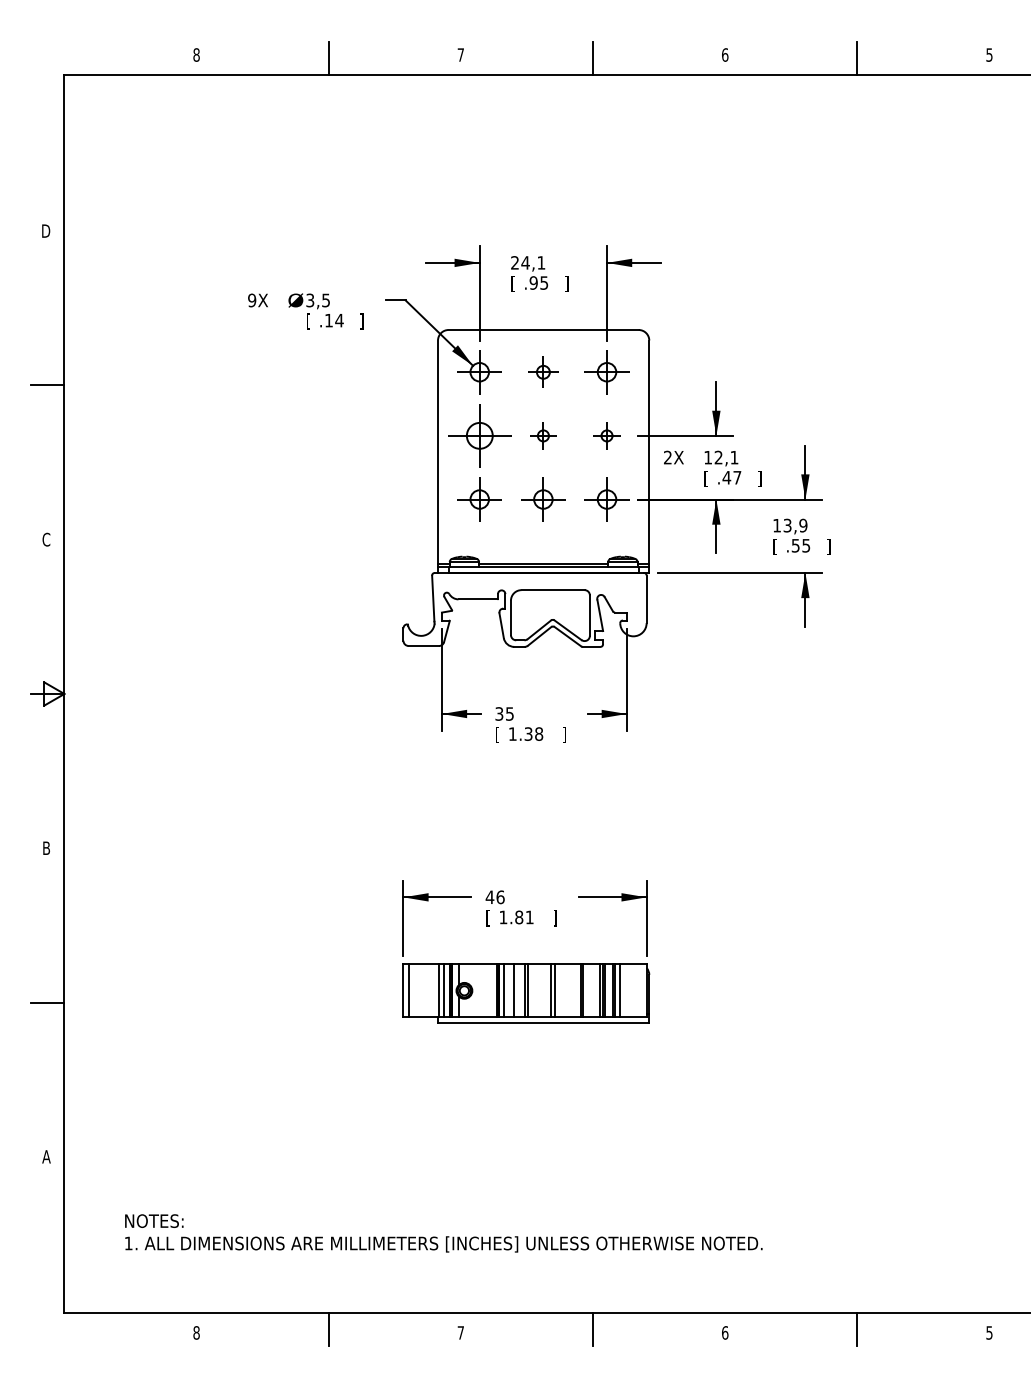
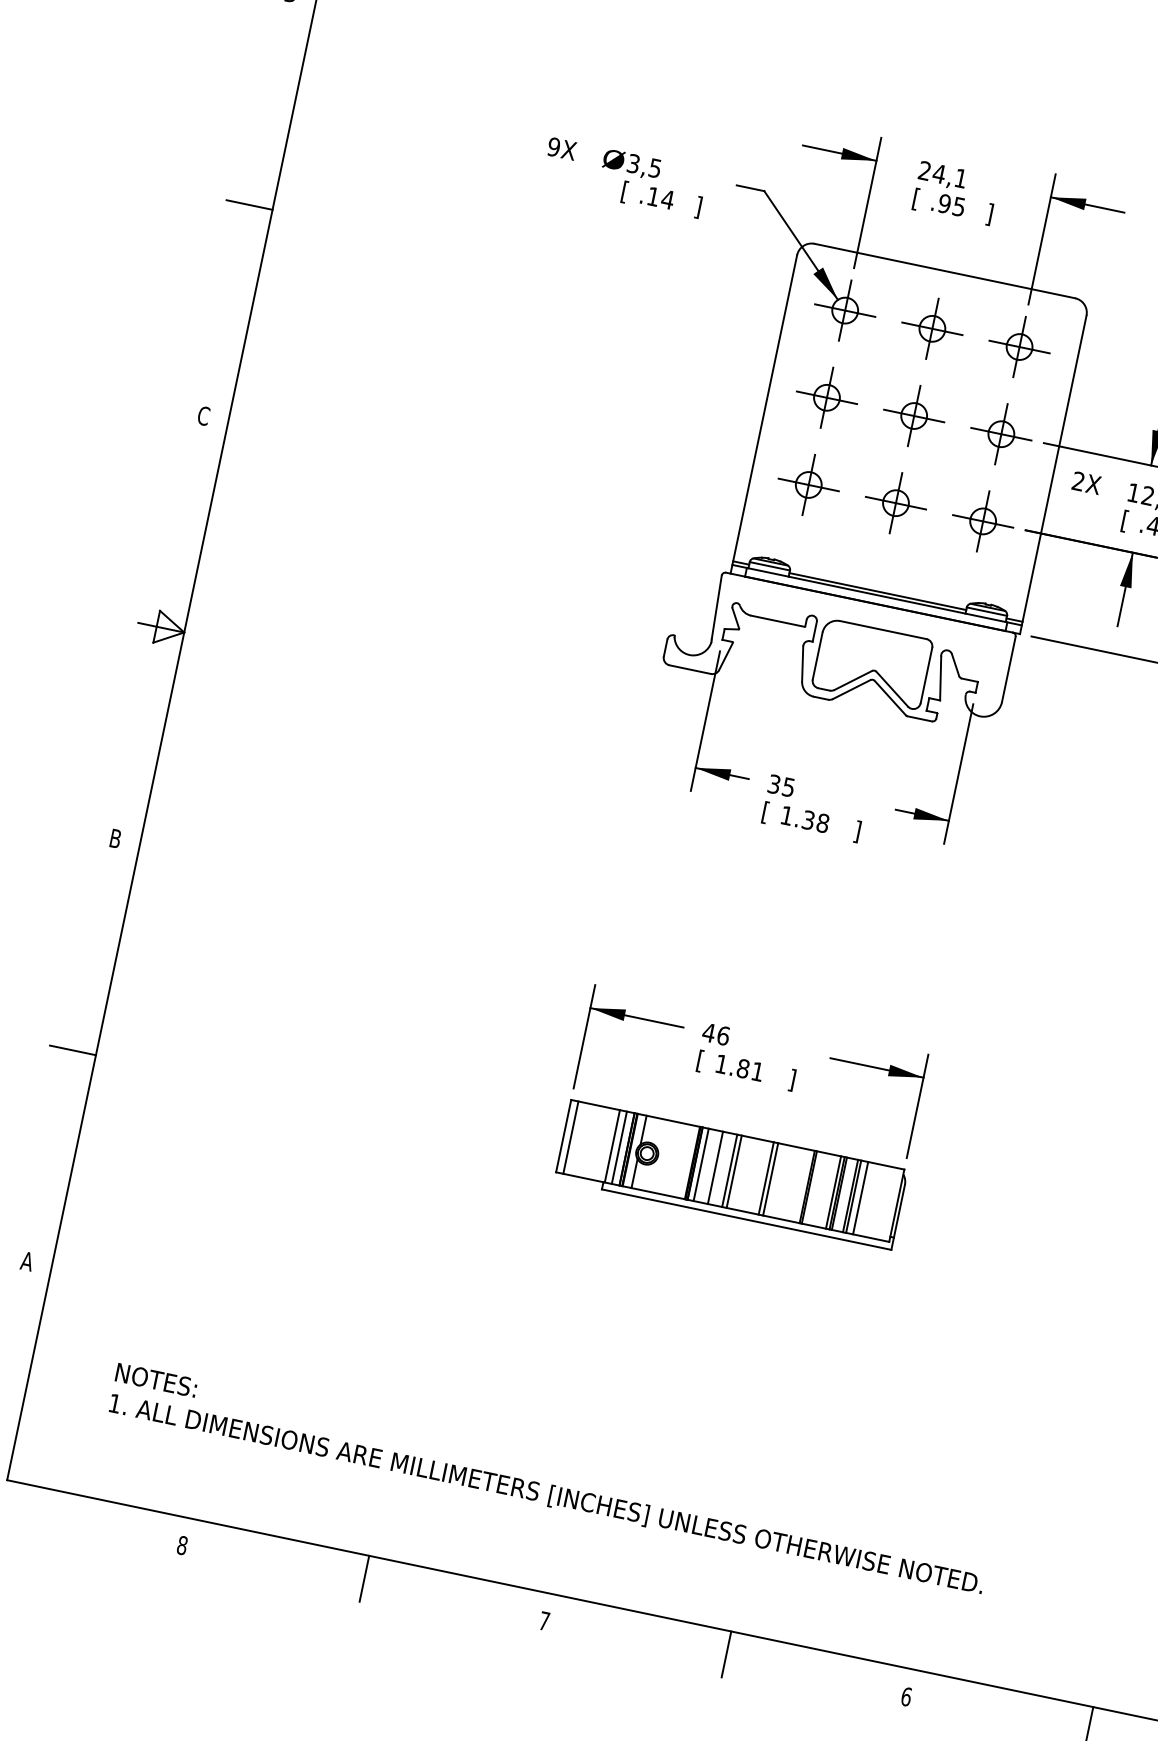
part: (543, 372) -> (932, 329), size x1.43
part: (479, 435) -> (826, 397), size x0.71
part: (543, 435) -> (914, 415), size x1.67
part: (606, 435) -> (1000, 433), size x1.67

